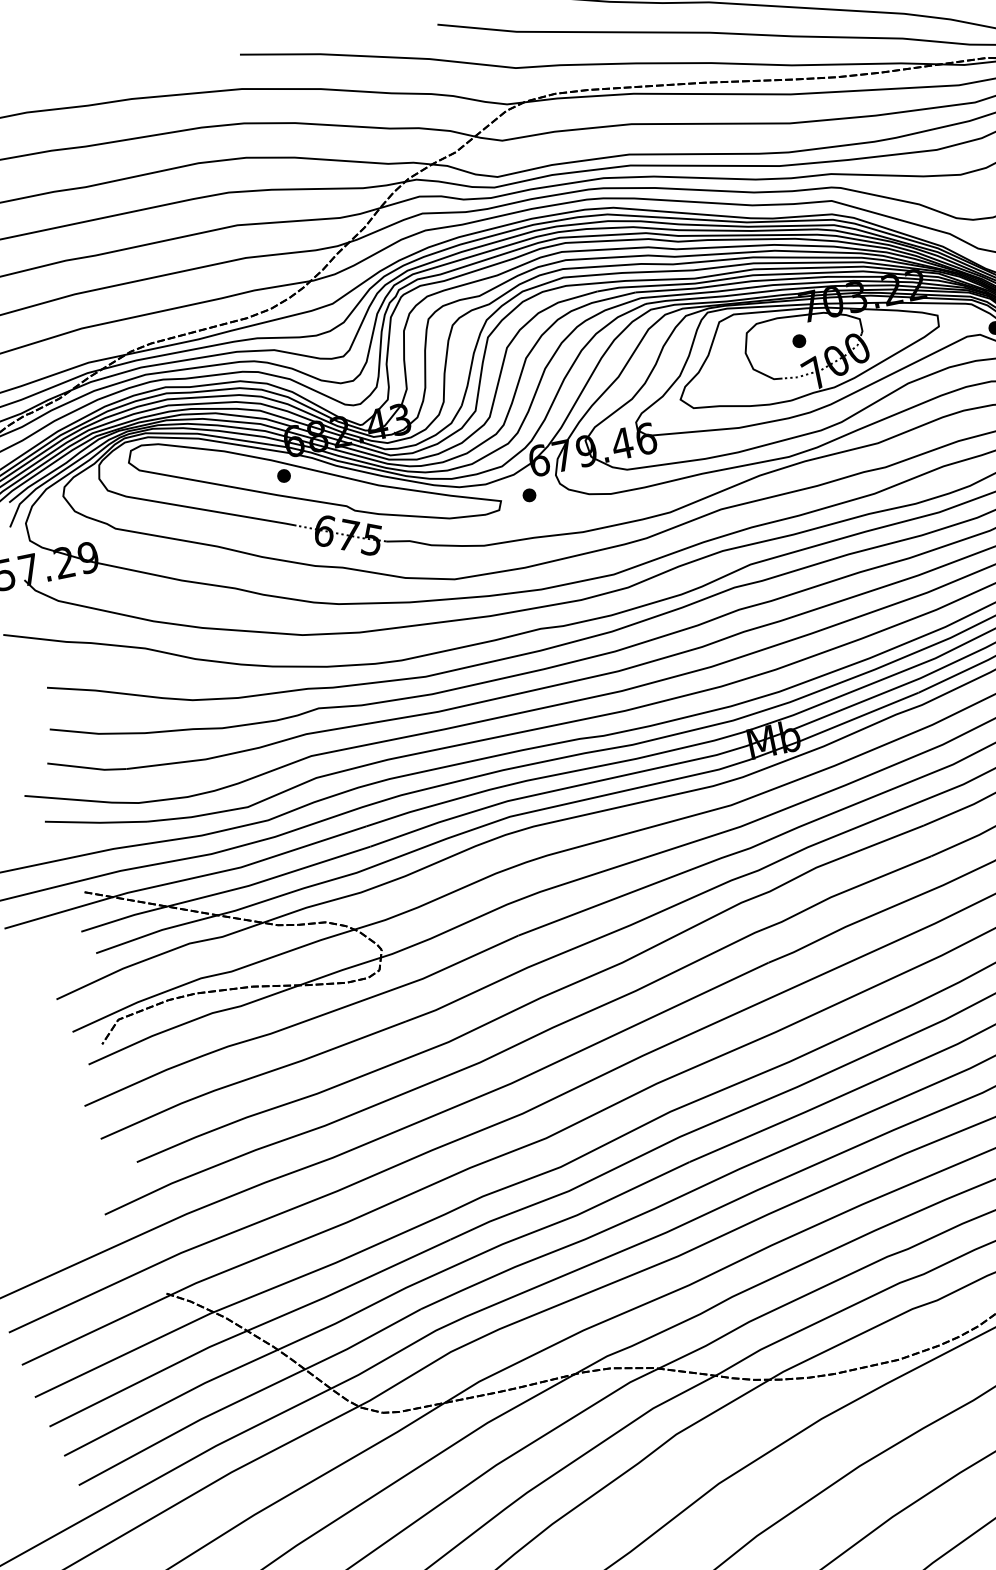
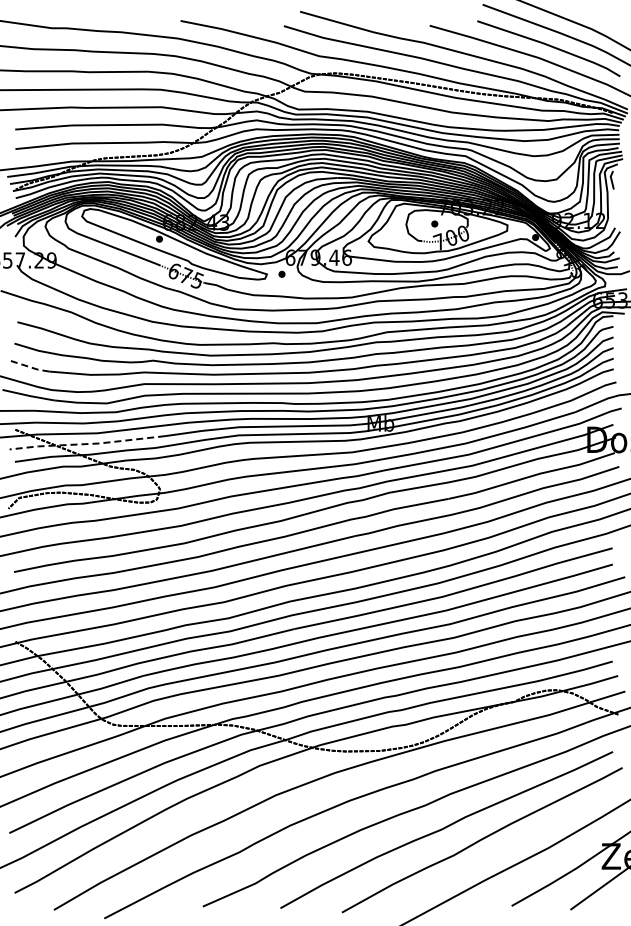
line: (86, 767) -> (29, 366), solid -> dashed
line: (226, 892) -> (87, 444), solid -> dashed

